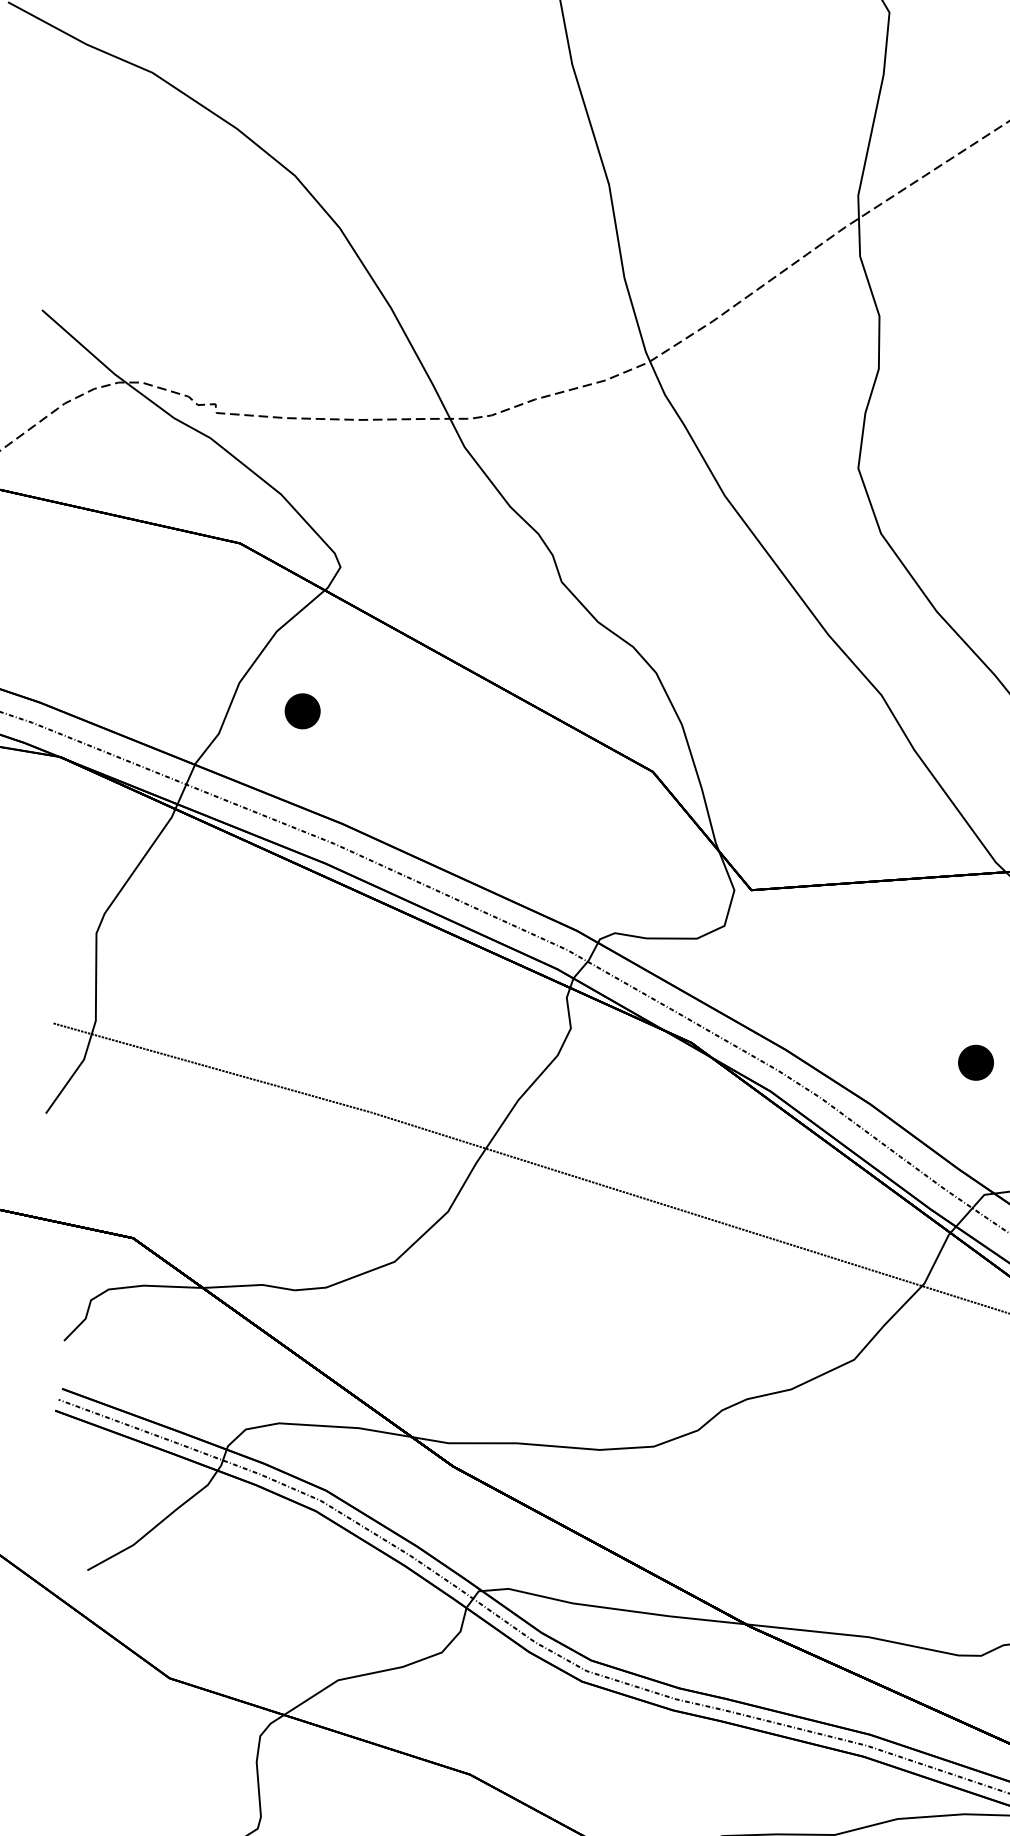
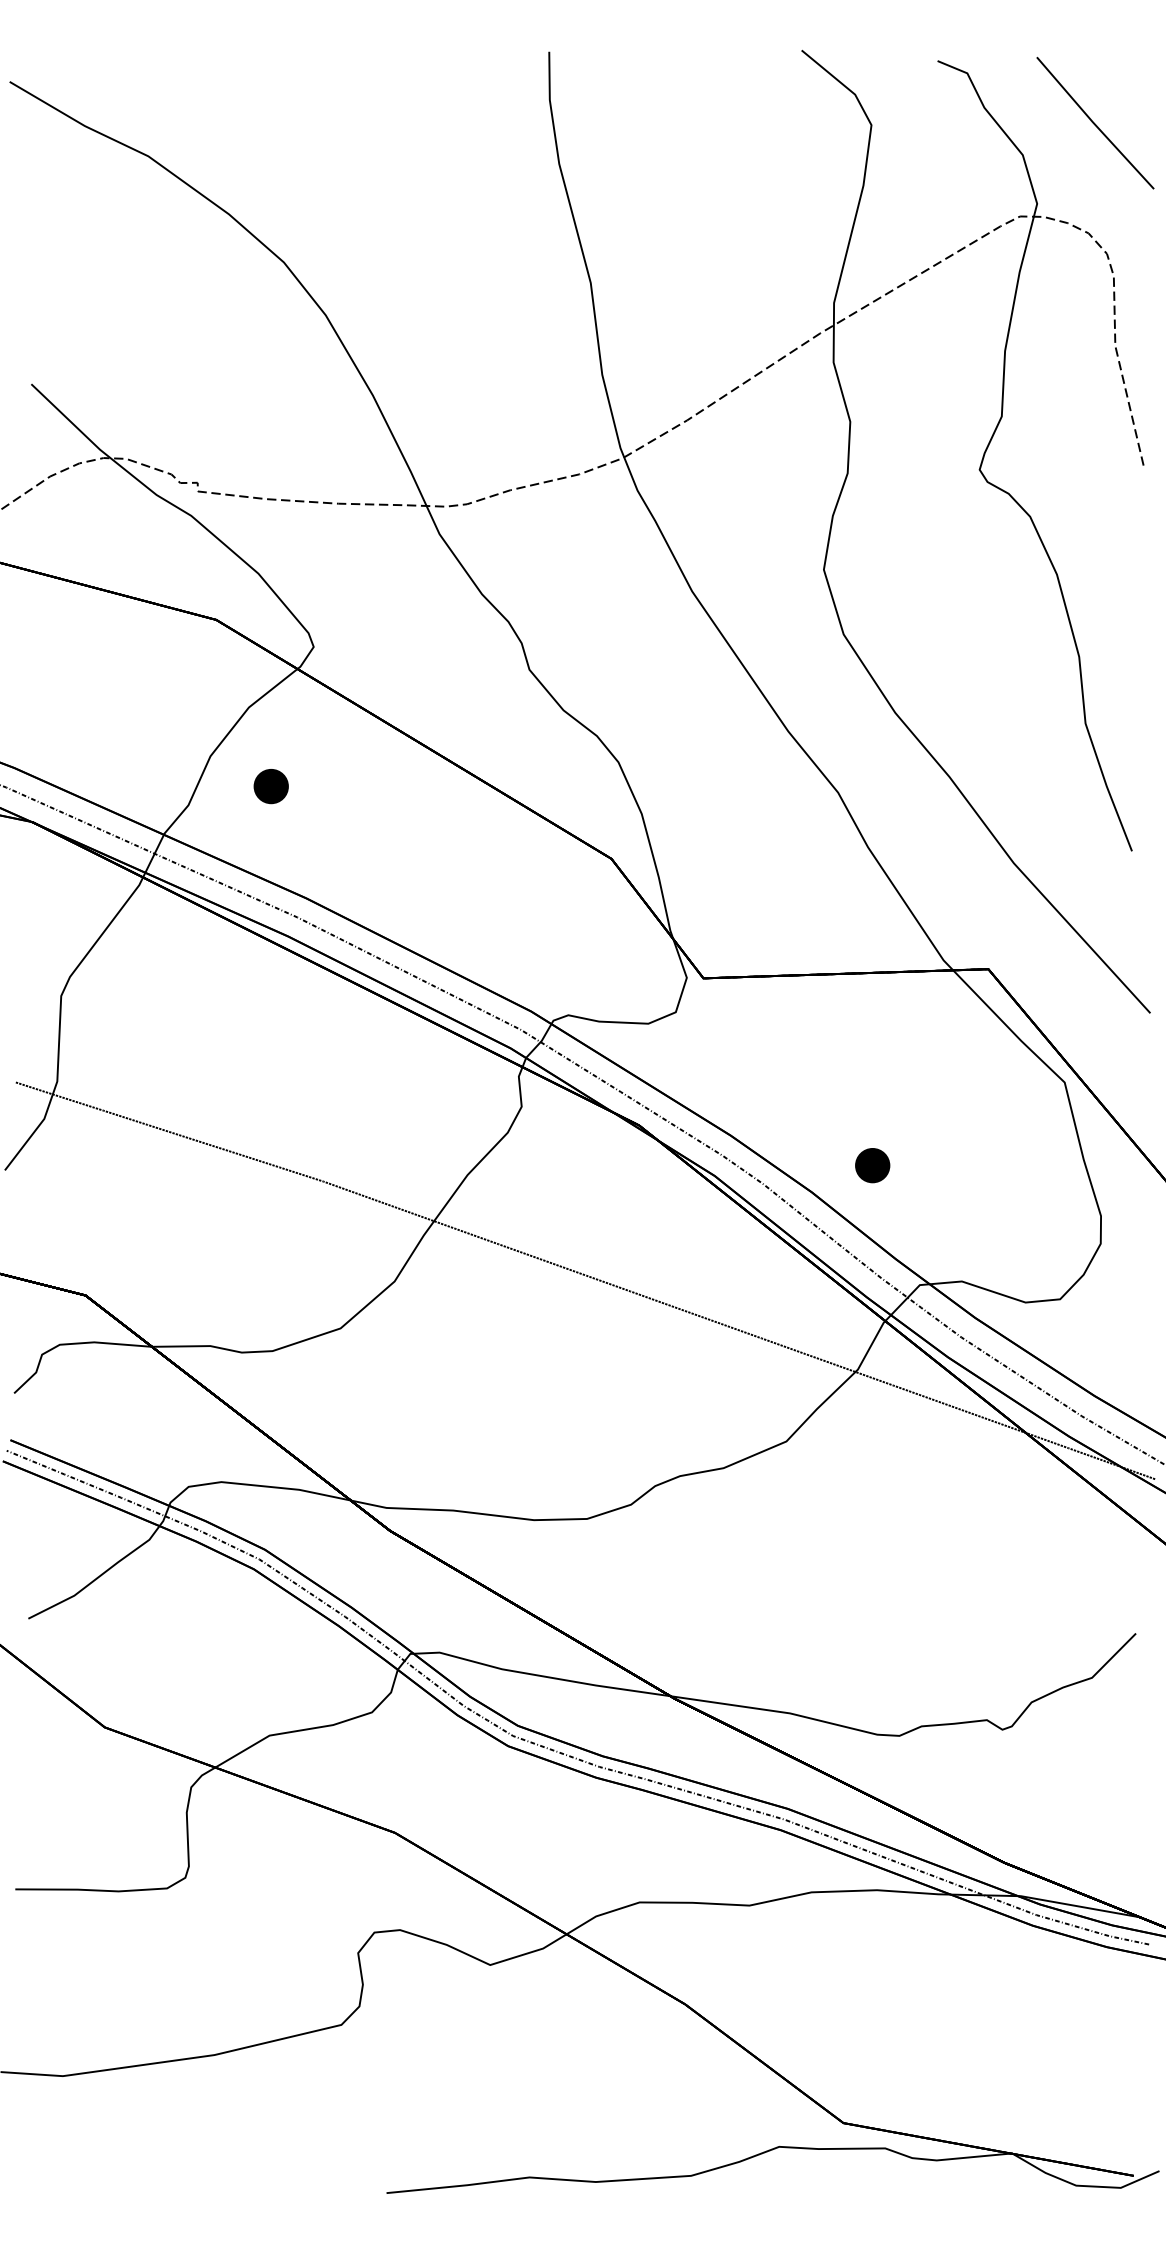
part: (975, 1062) -> (872, 1165), moved

